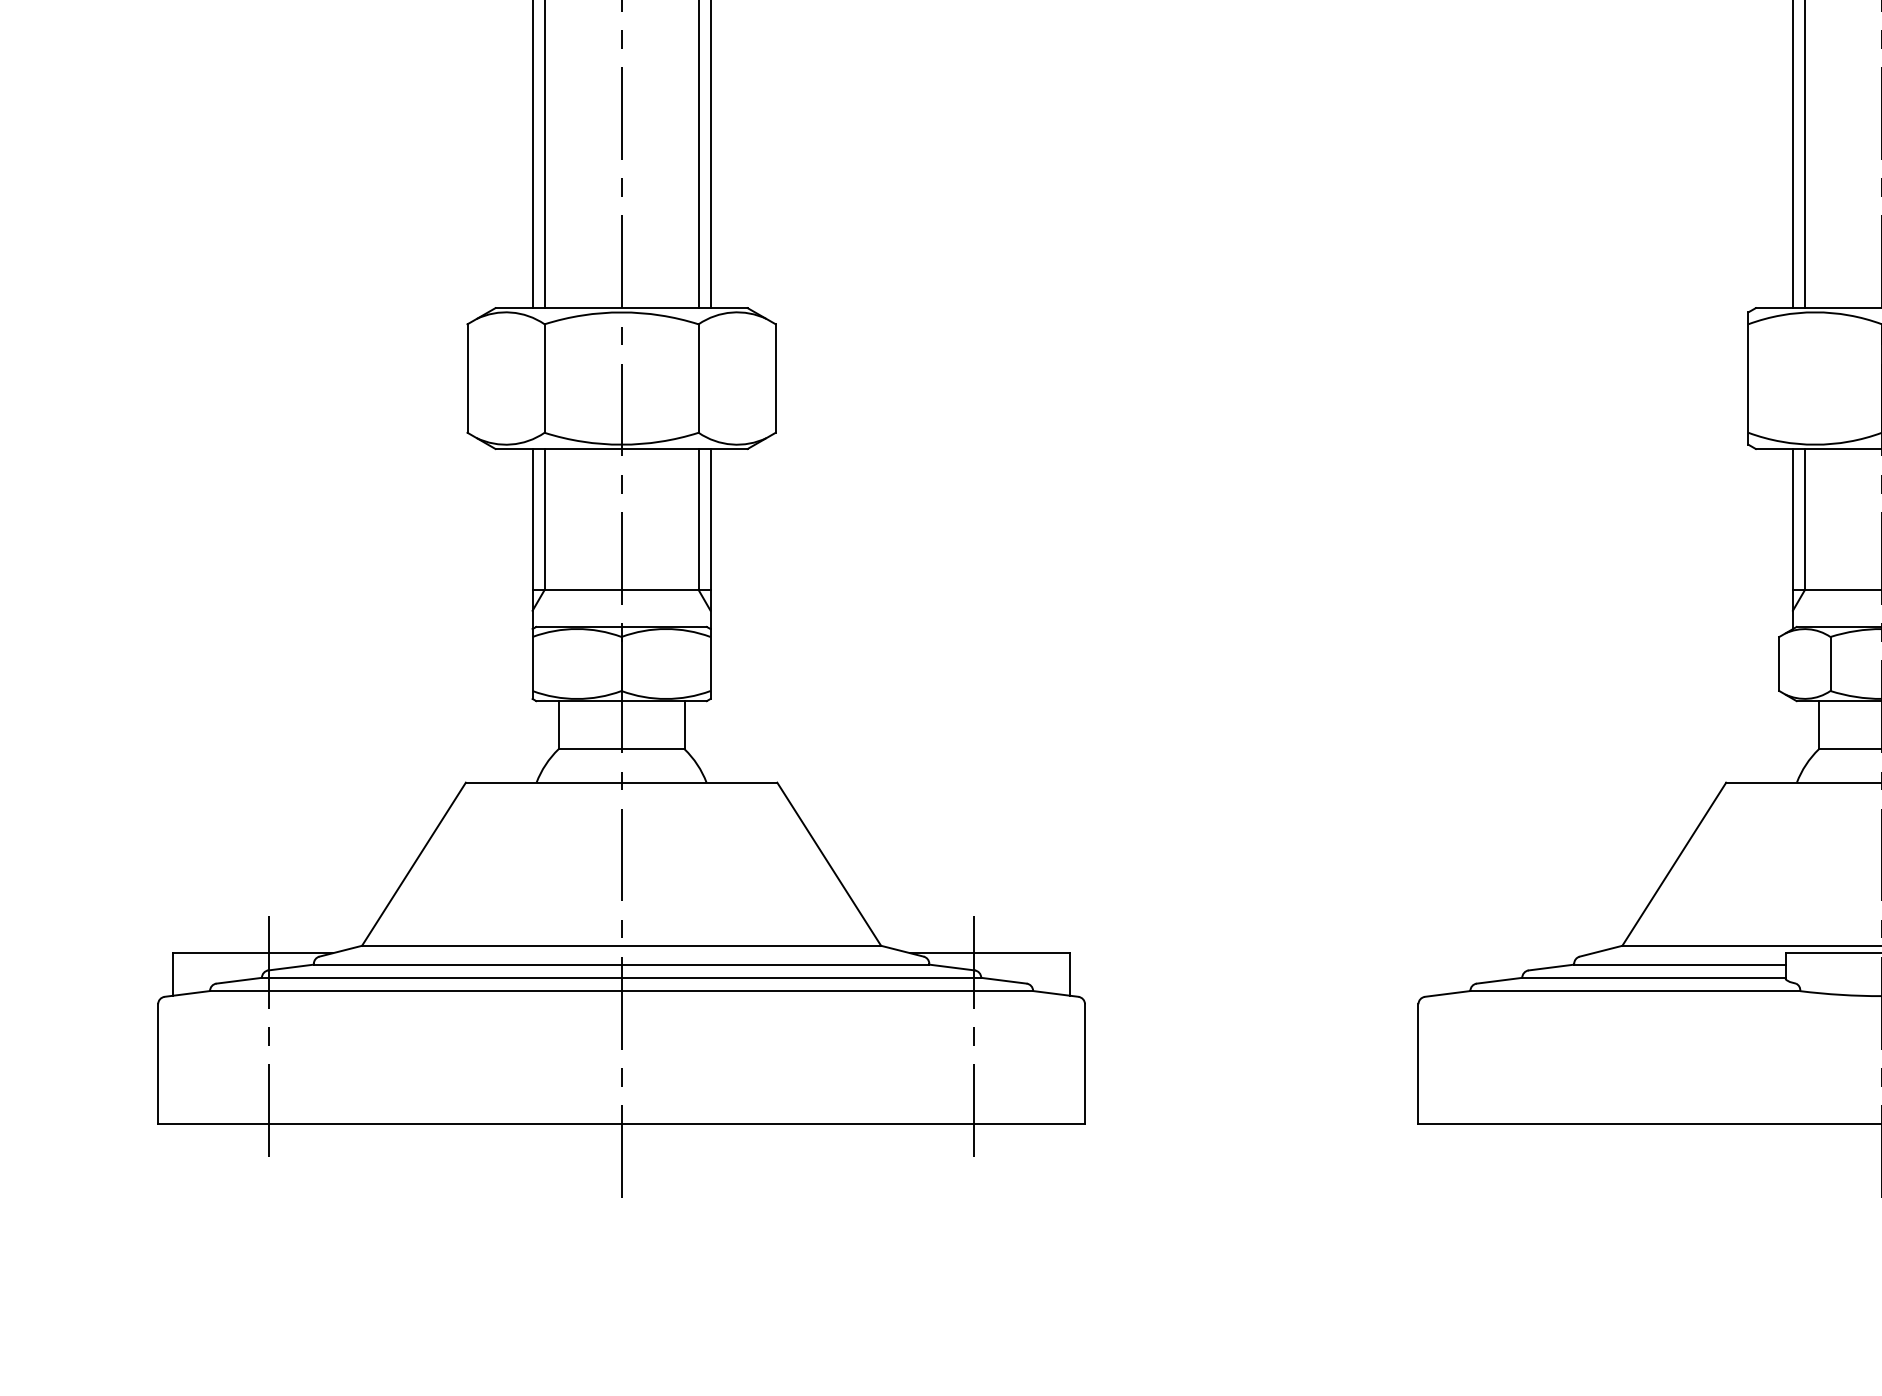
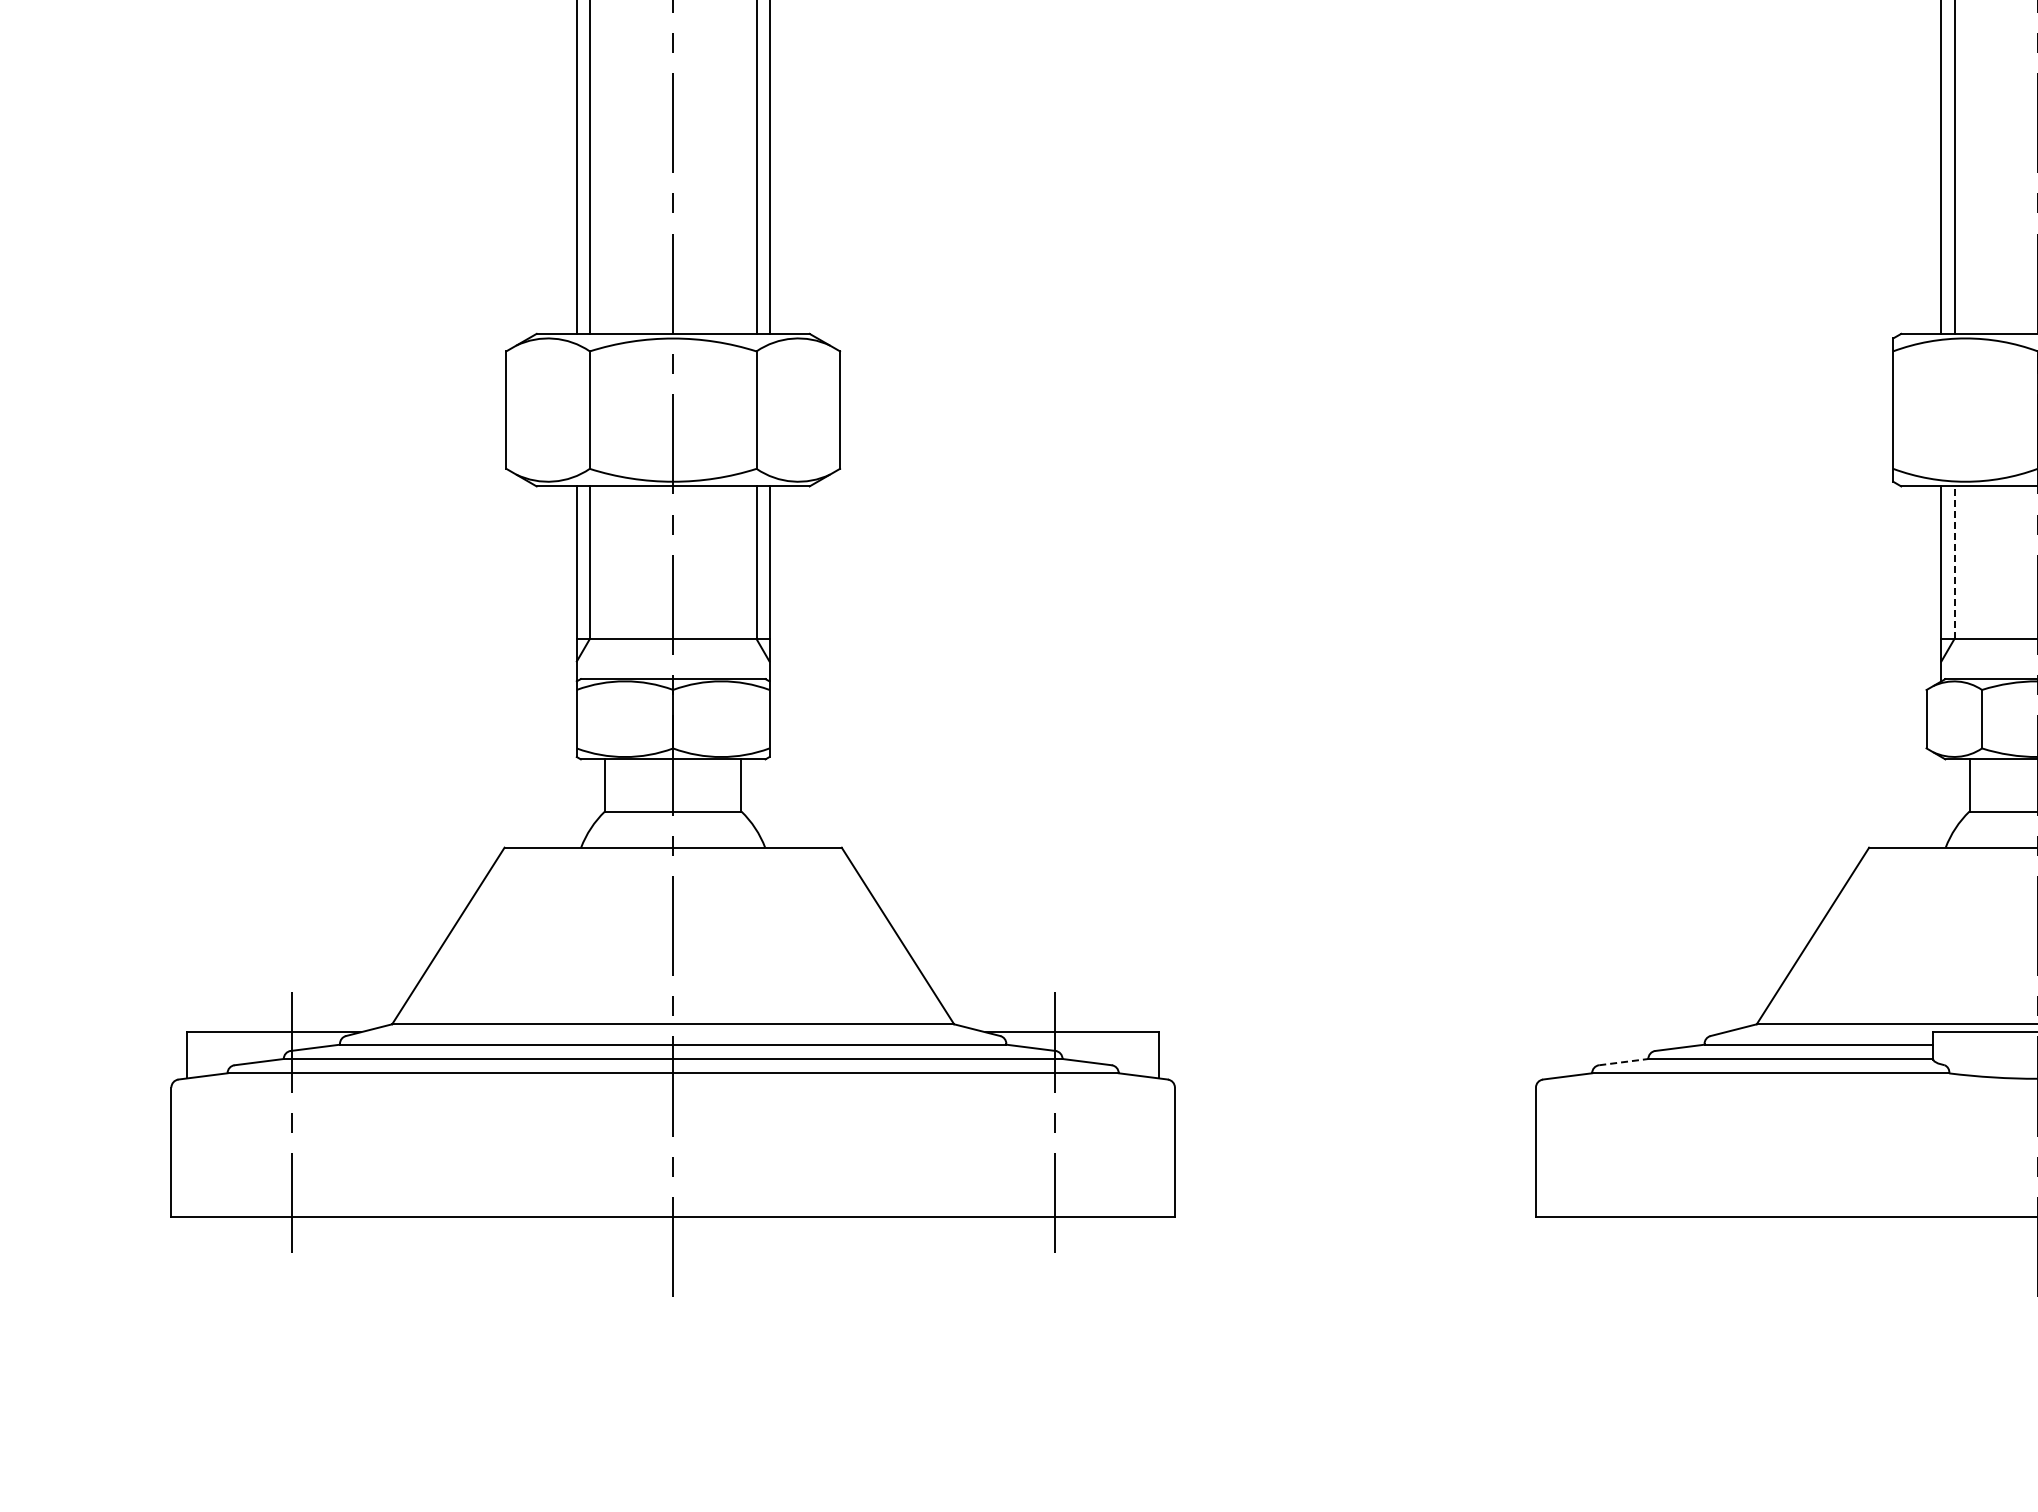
line: (1805, 519) -> (1954, 562), solid -> dashed
line: (1499, 981) -> (1623, 1062), solid -> dashed

